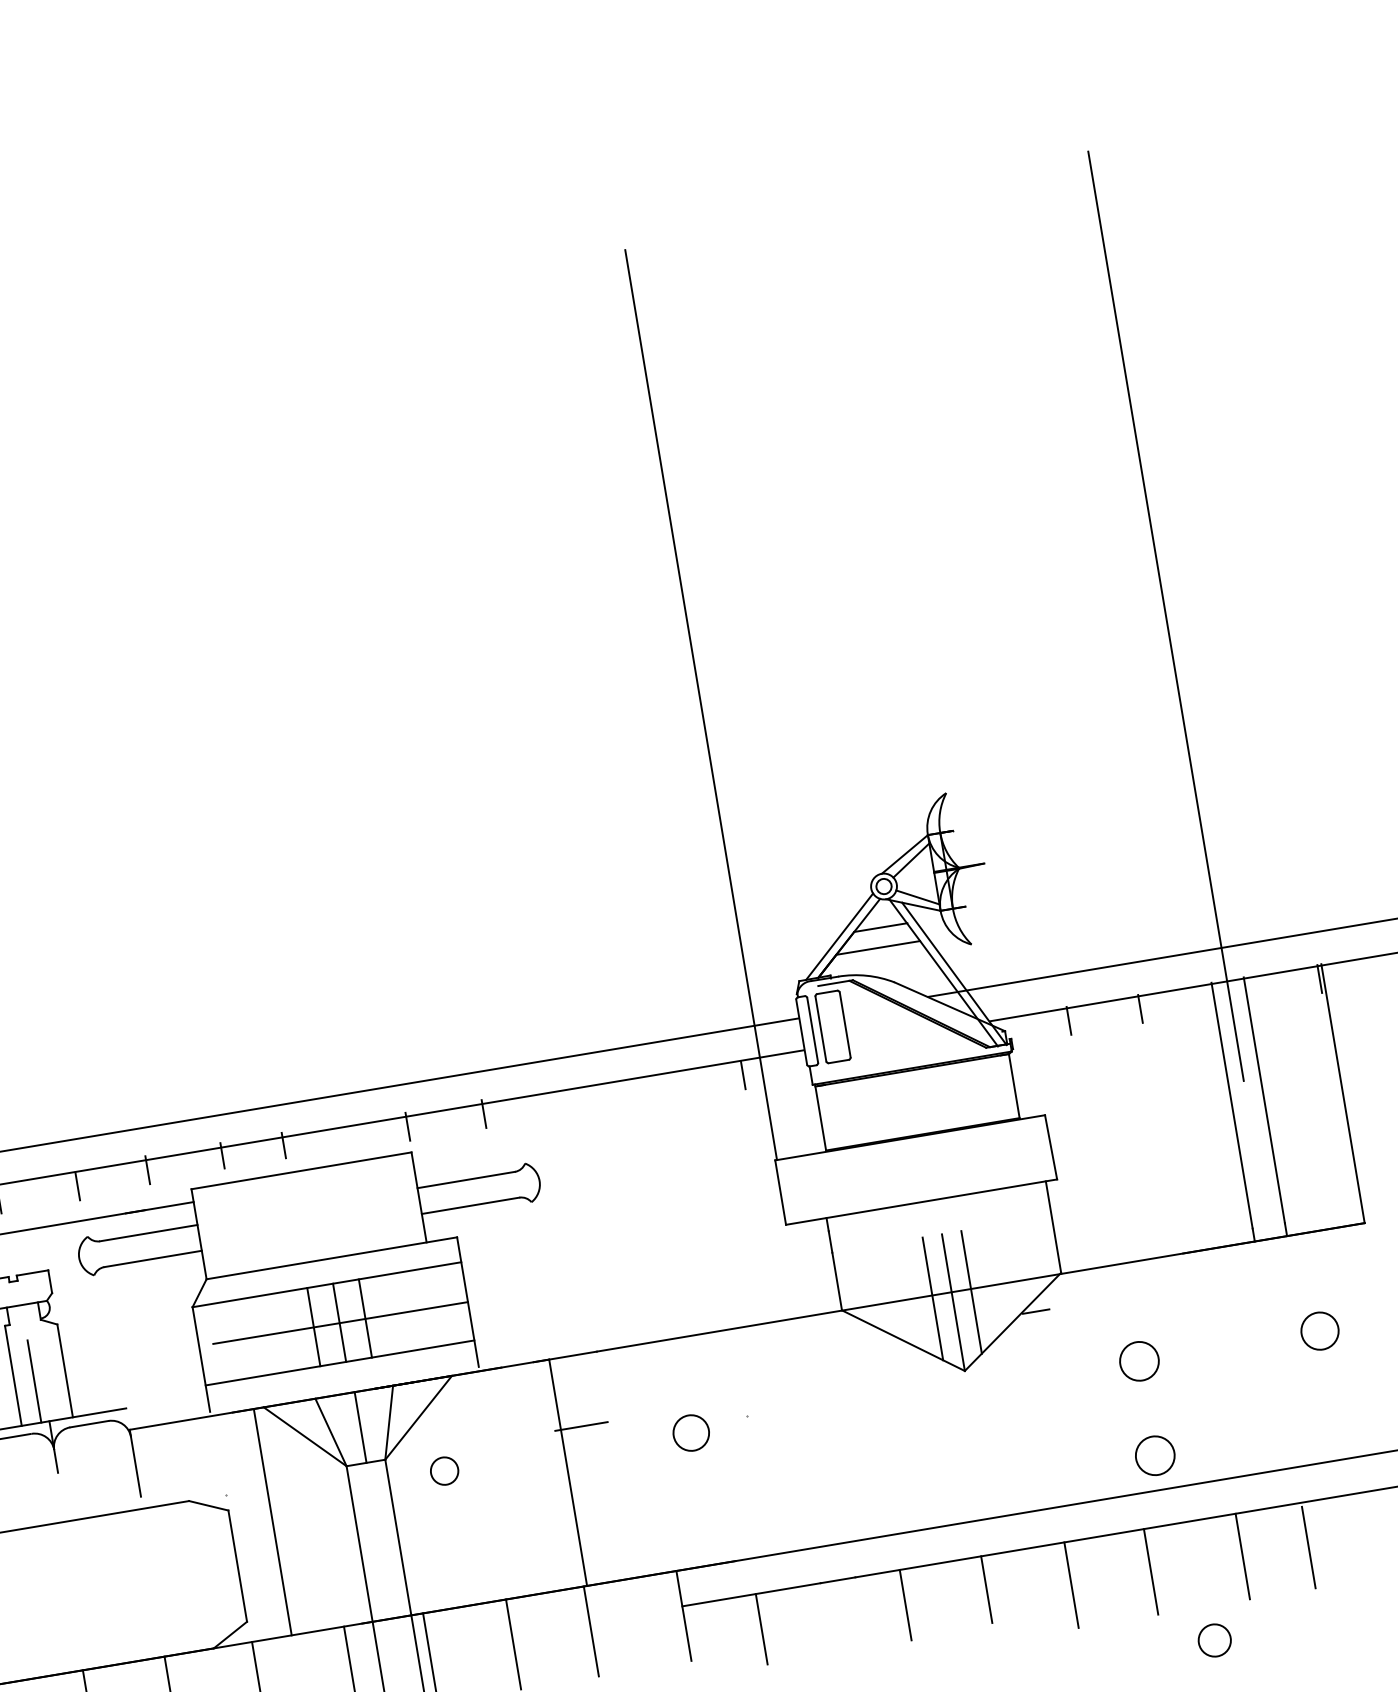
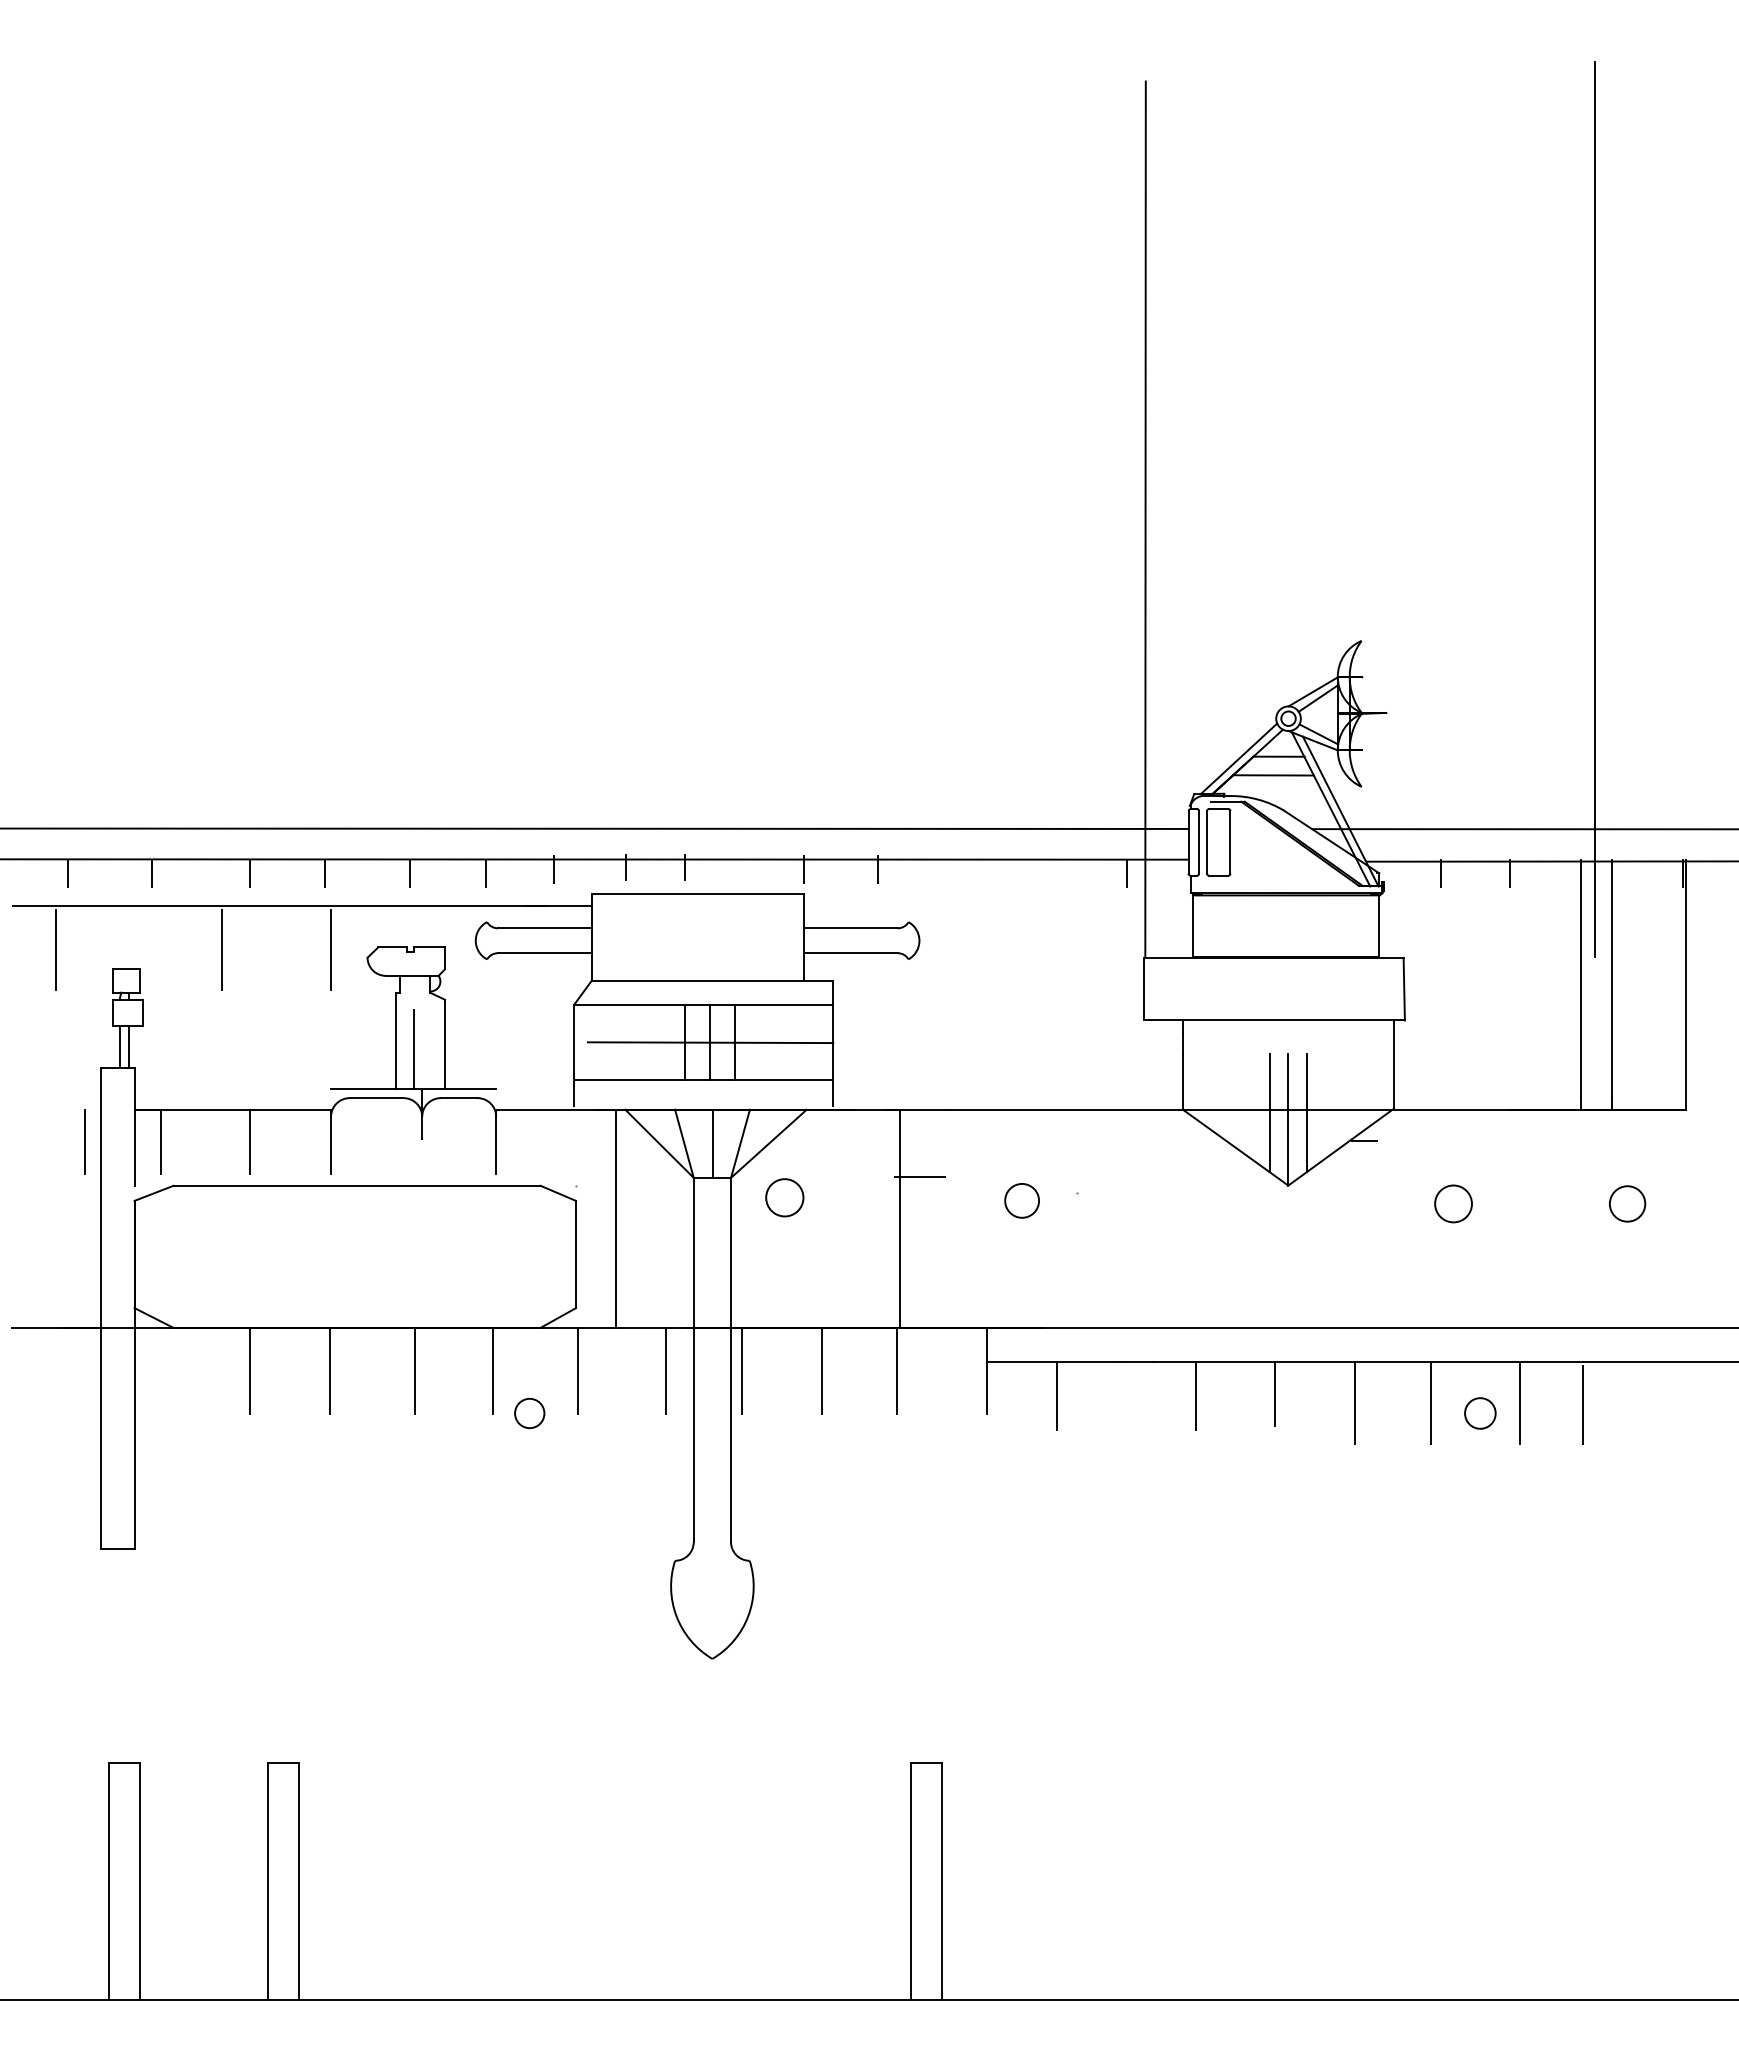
circle: (1155, 1455) -> (1453, 1294), removed
circle: (444, 1470) -> (784, 1197), size x1.43
circle: (1214, 1640) -> (1480, 1413), moved

